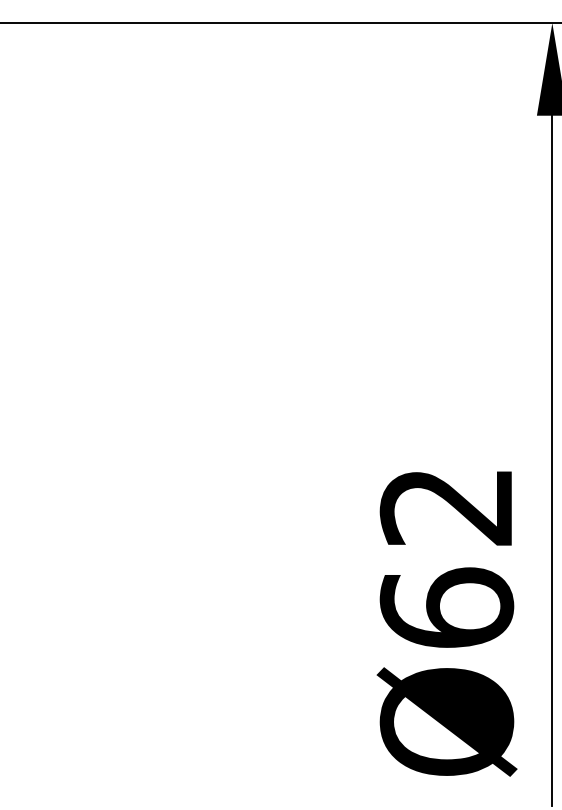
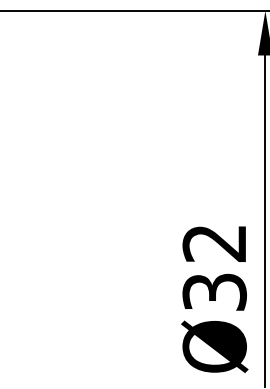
text: (446, 606) -> (214, 291), Ø62 -> Ø32

